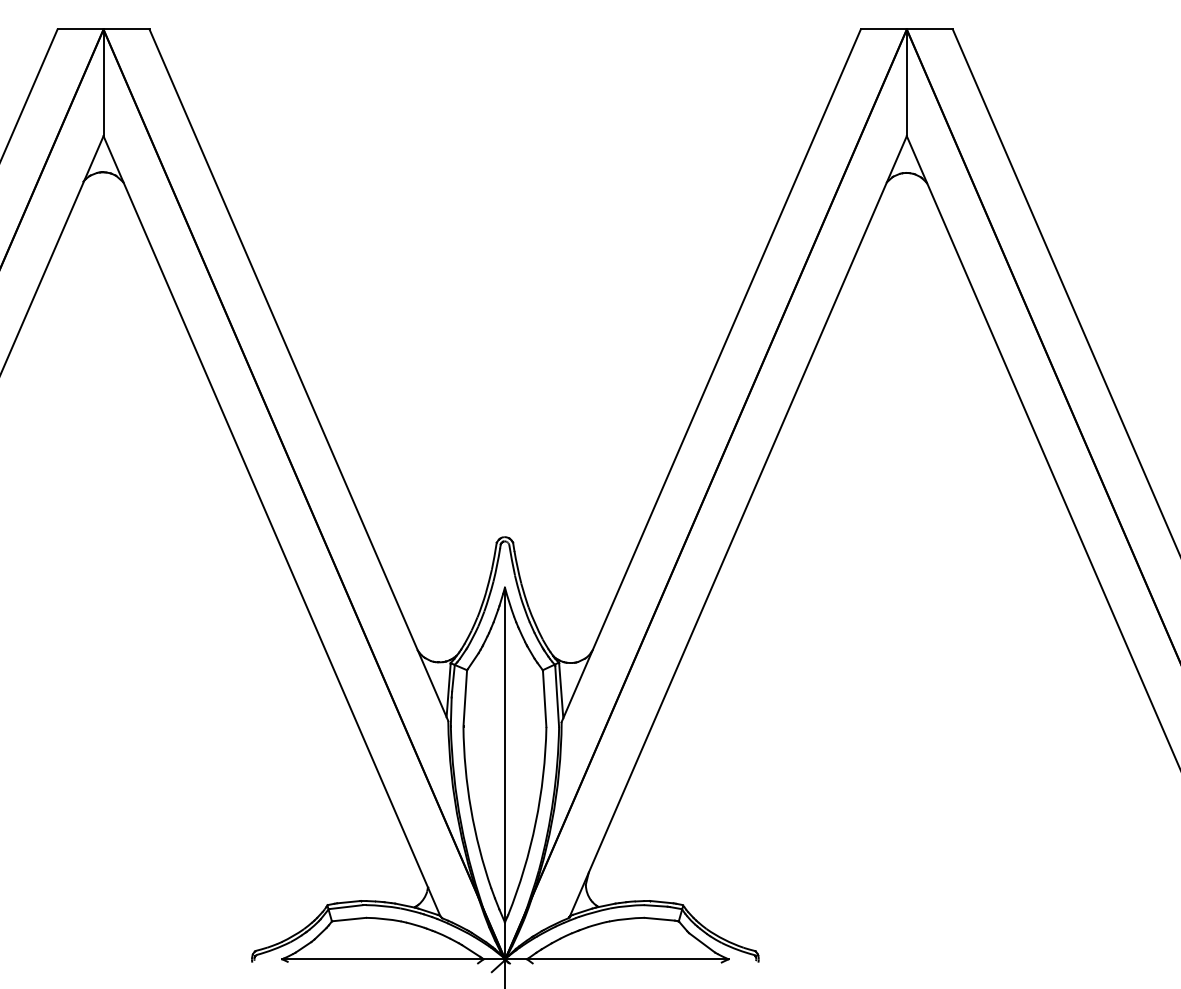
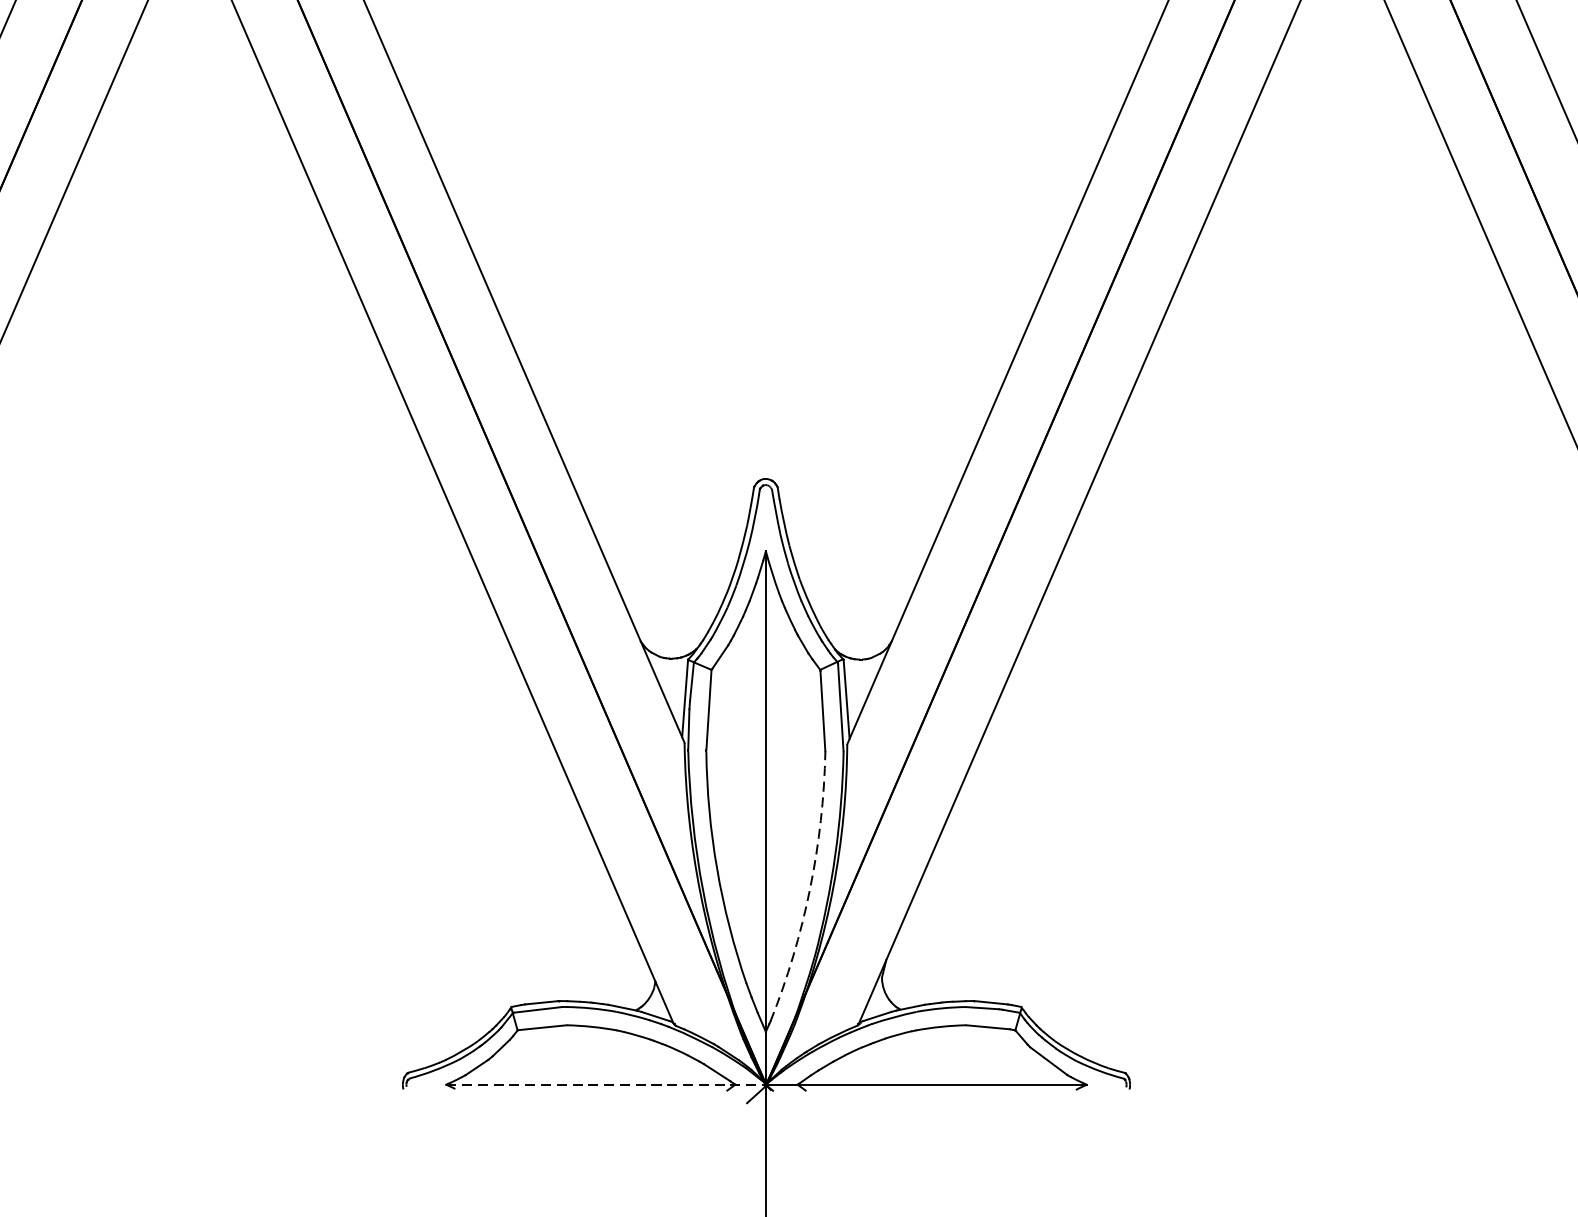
arc: (535, 822) -> (809, 888), solid -> dashed
line: (394, 959) -> (607, 1085), solid -> dashed

